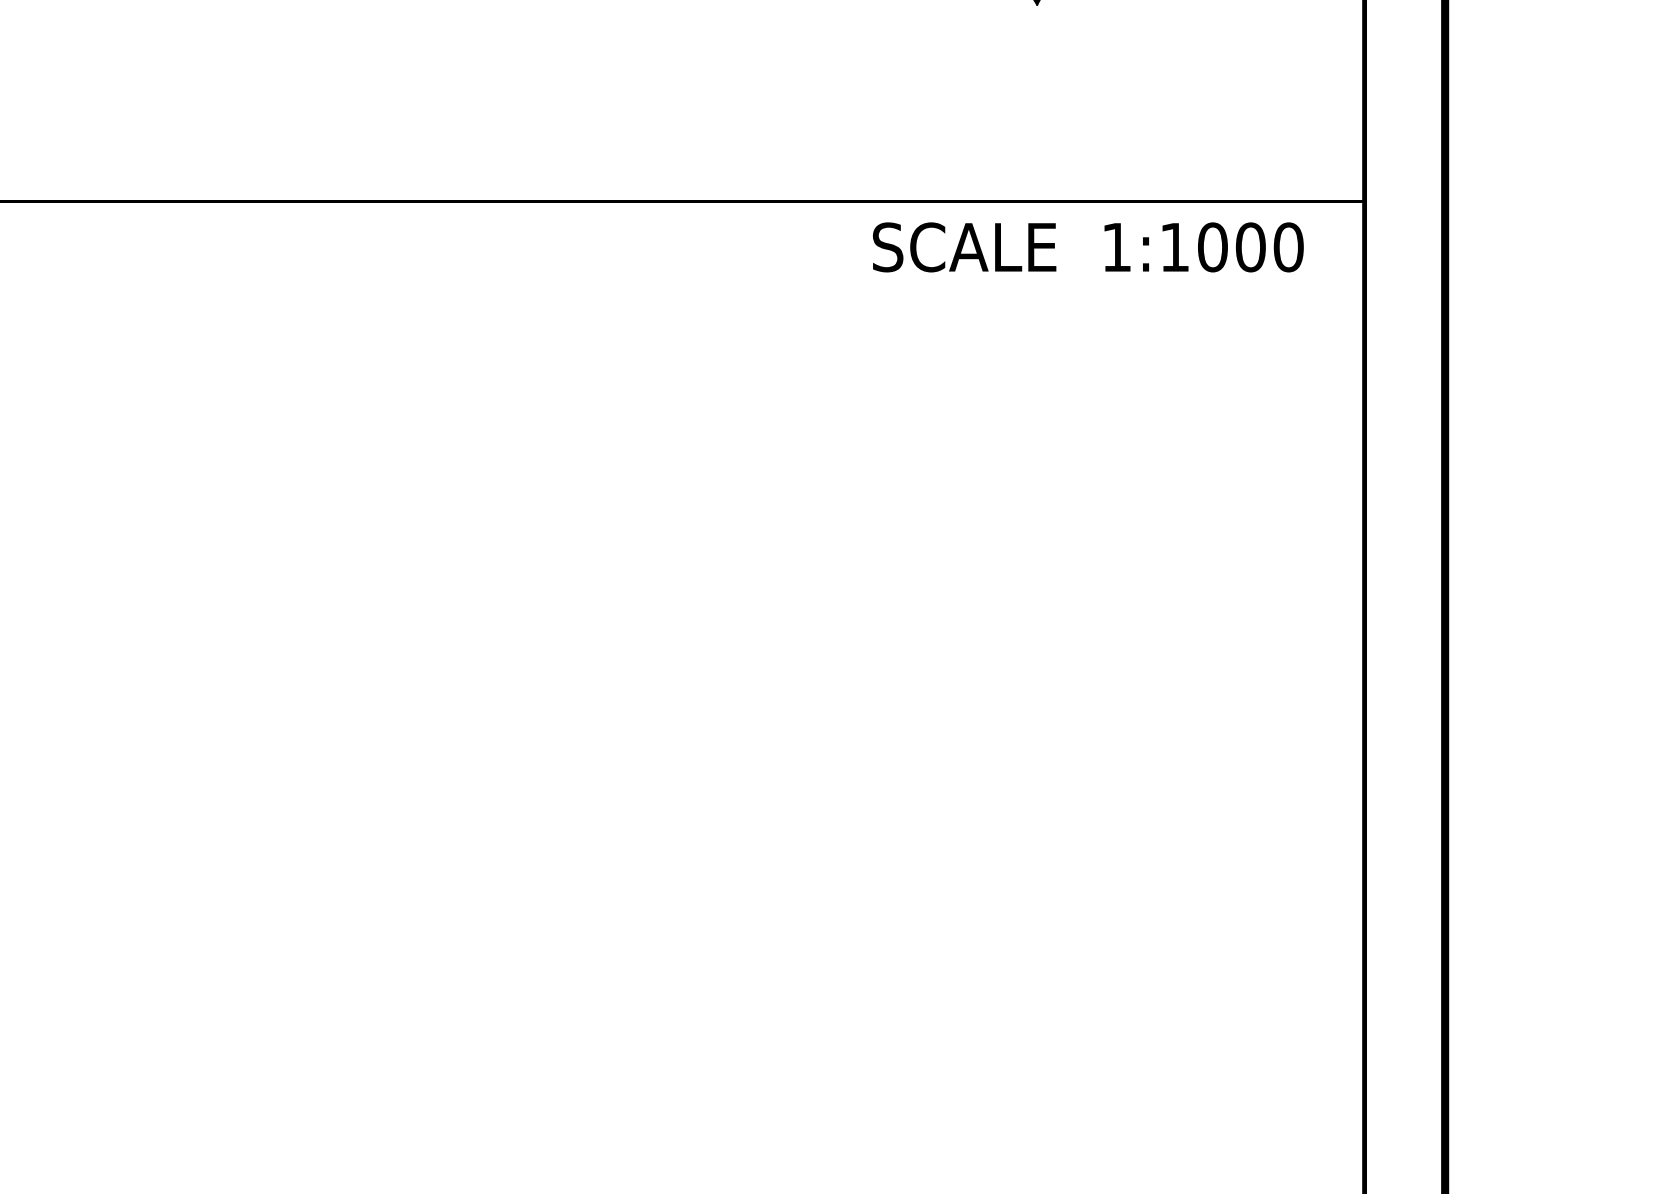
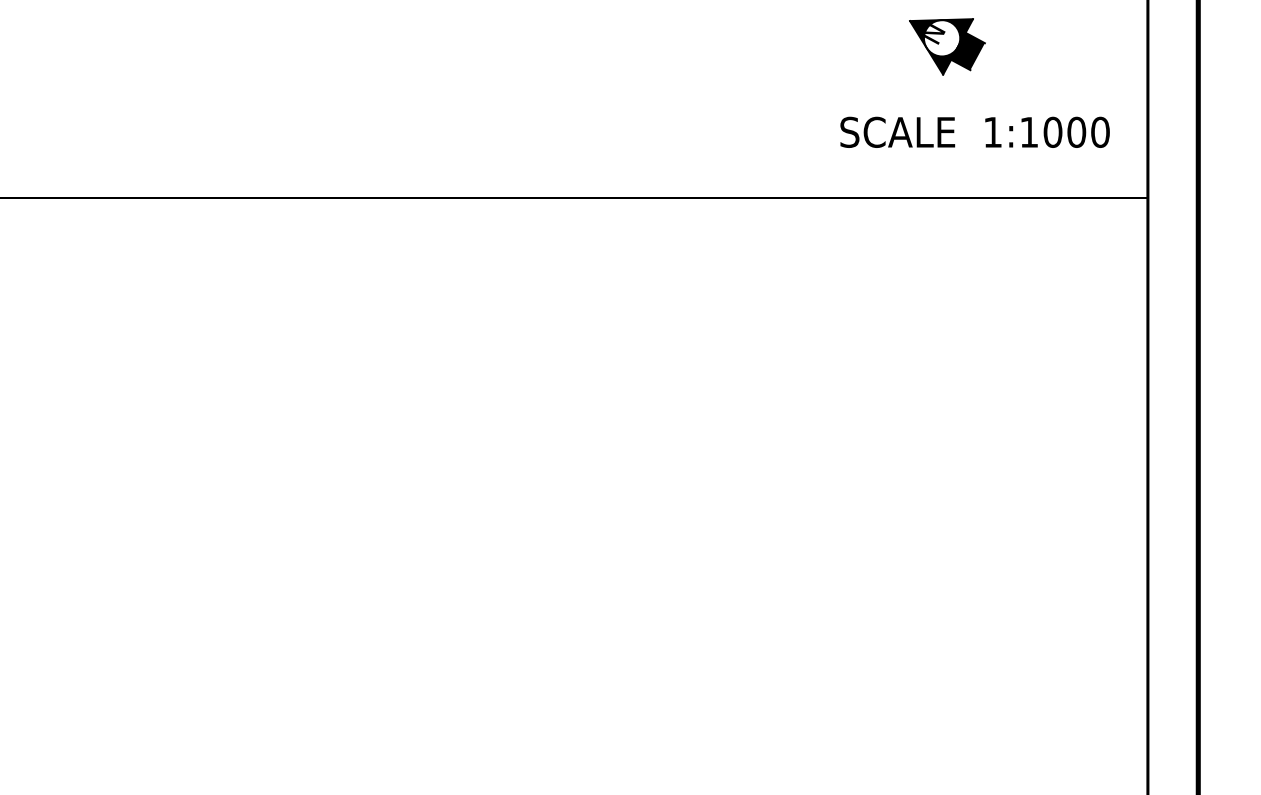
text: (1087, 245) -> (974, 131), moved

